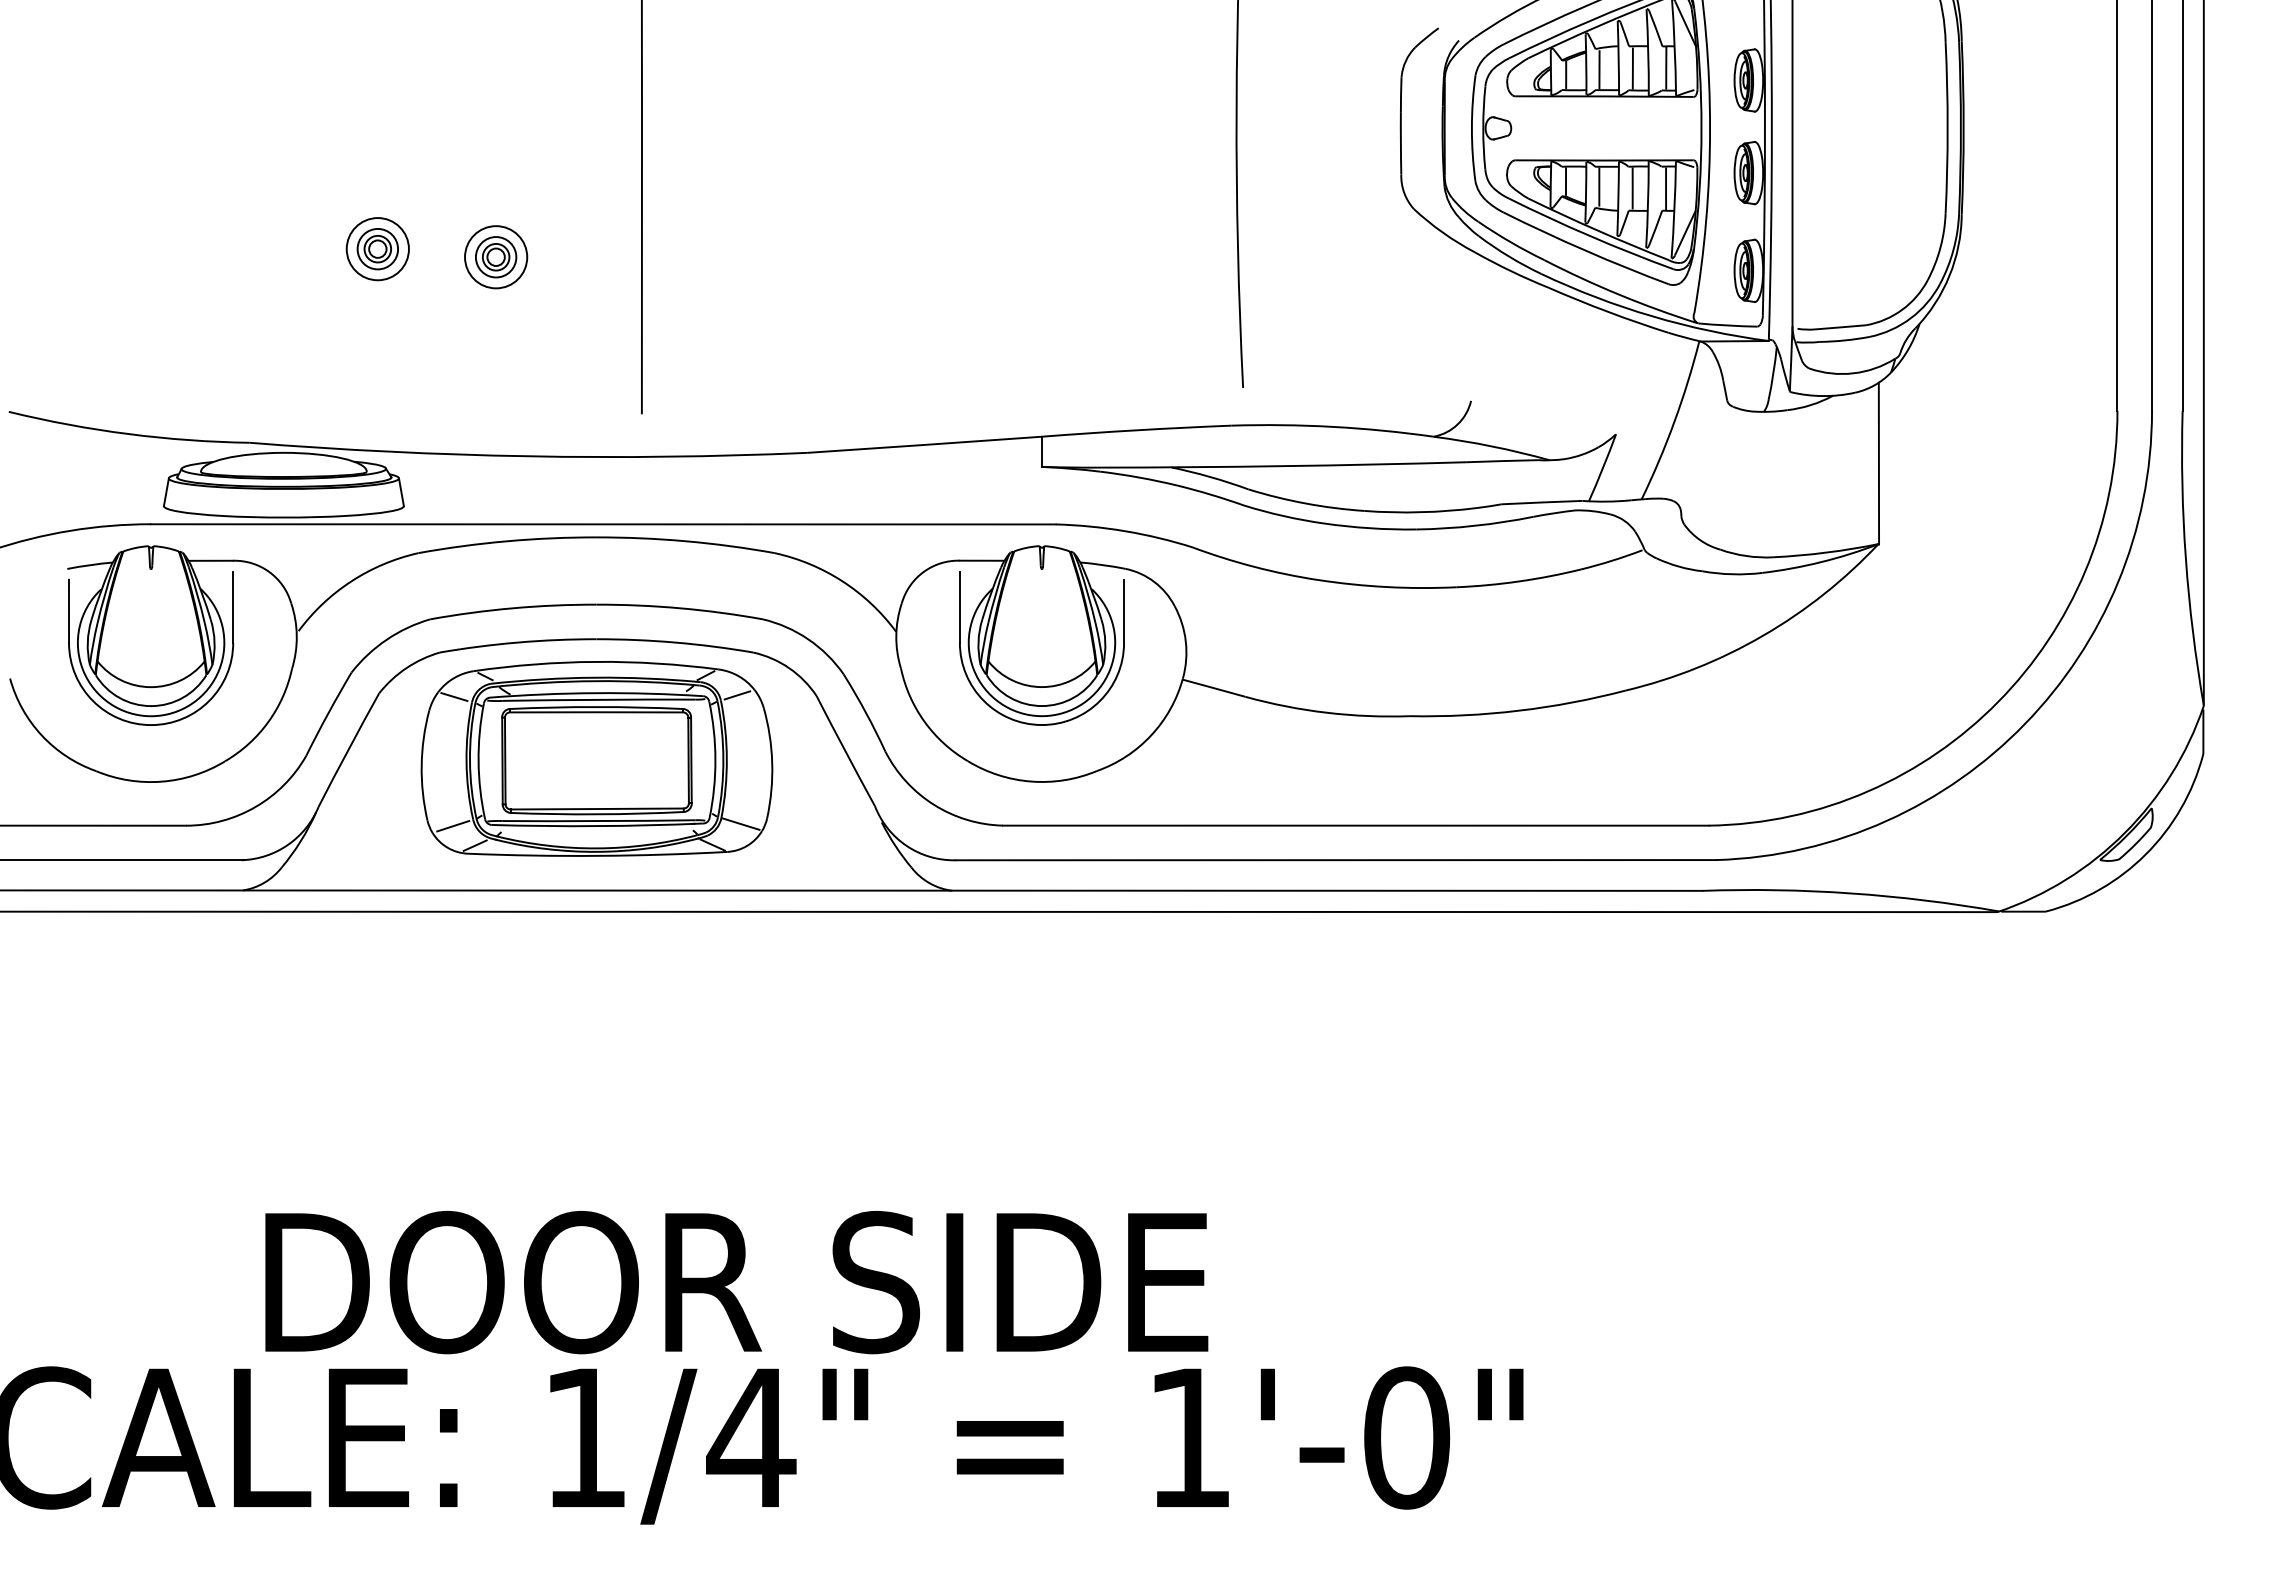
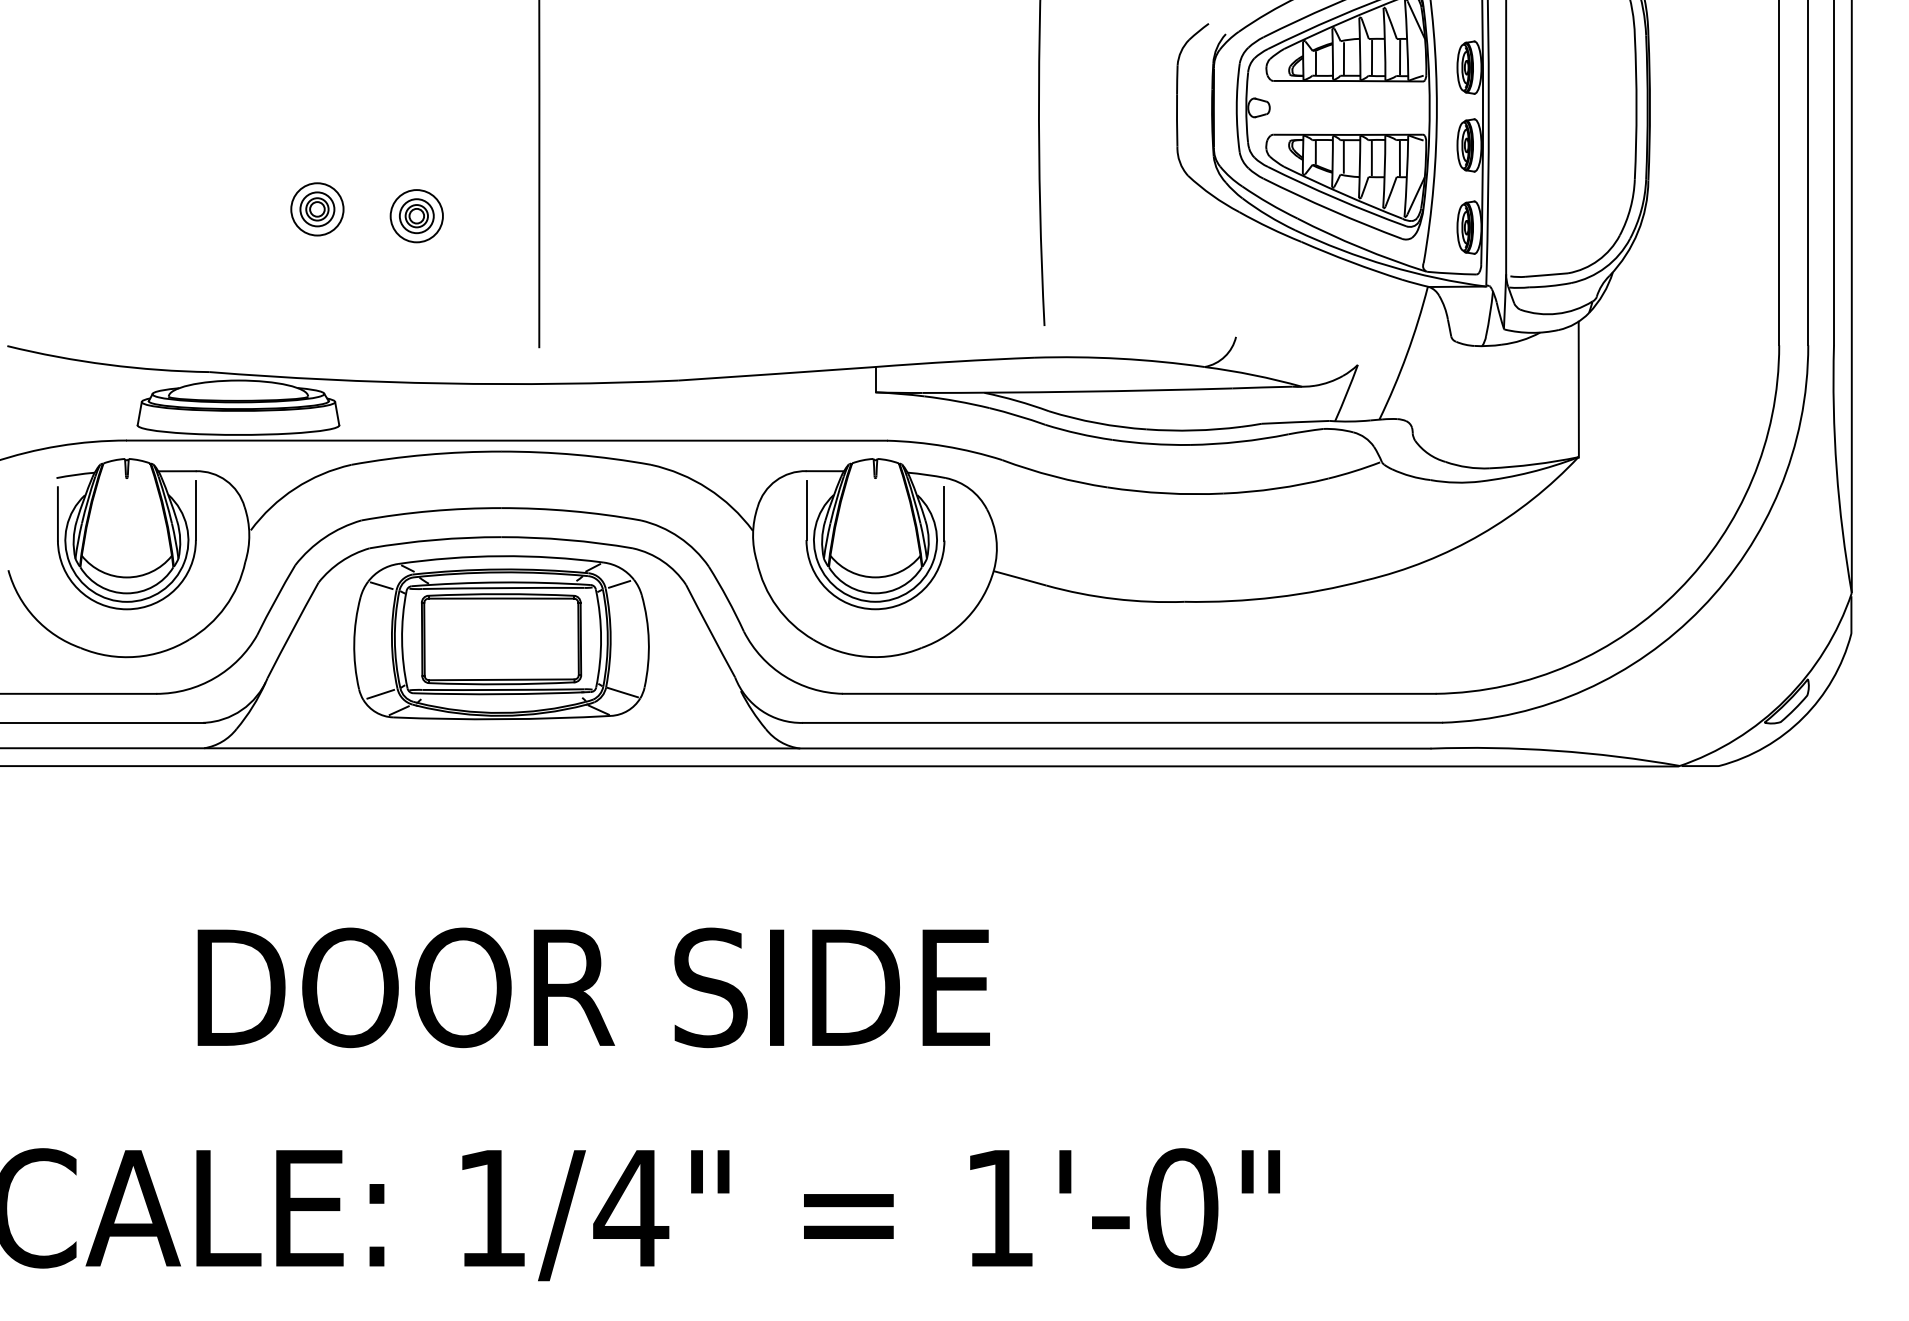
text: (736, 1282) -> (593, 987), moved

